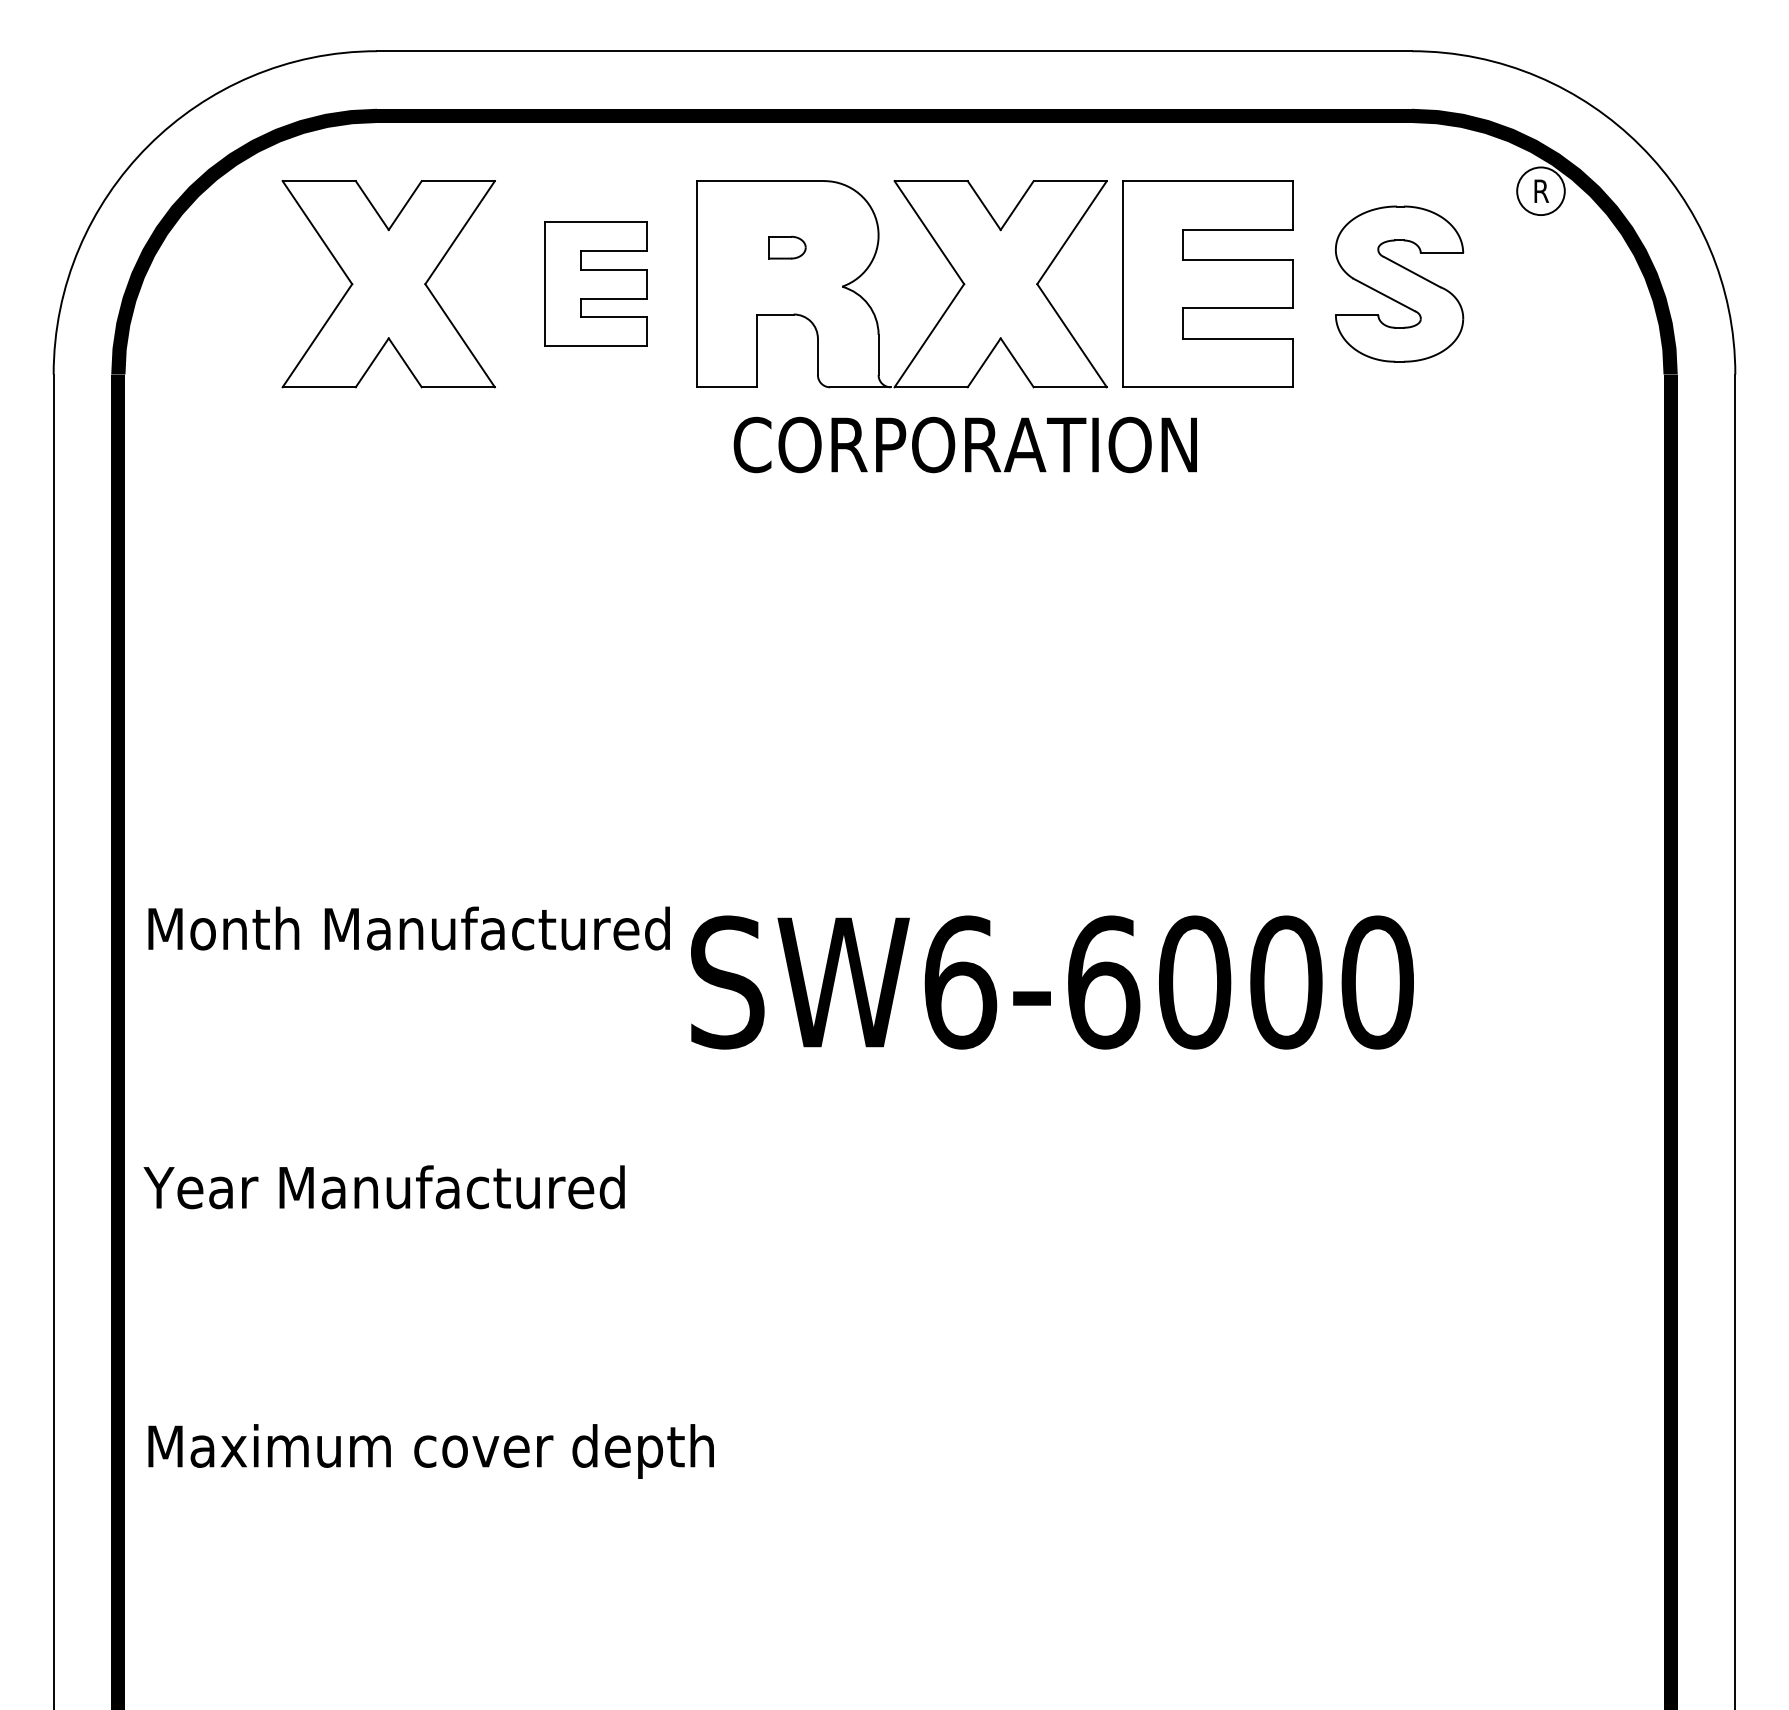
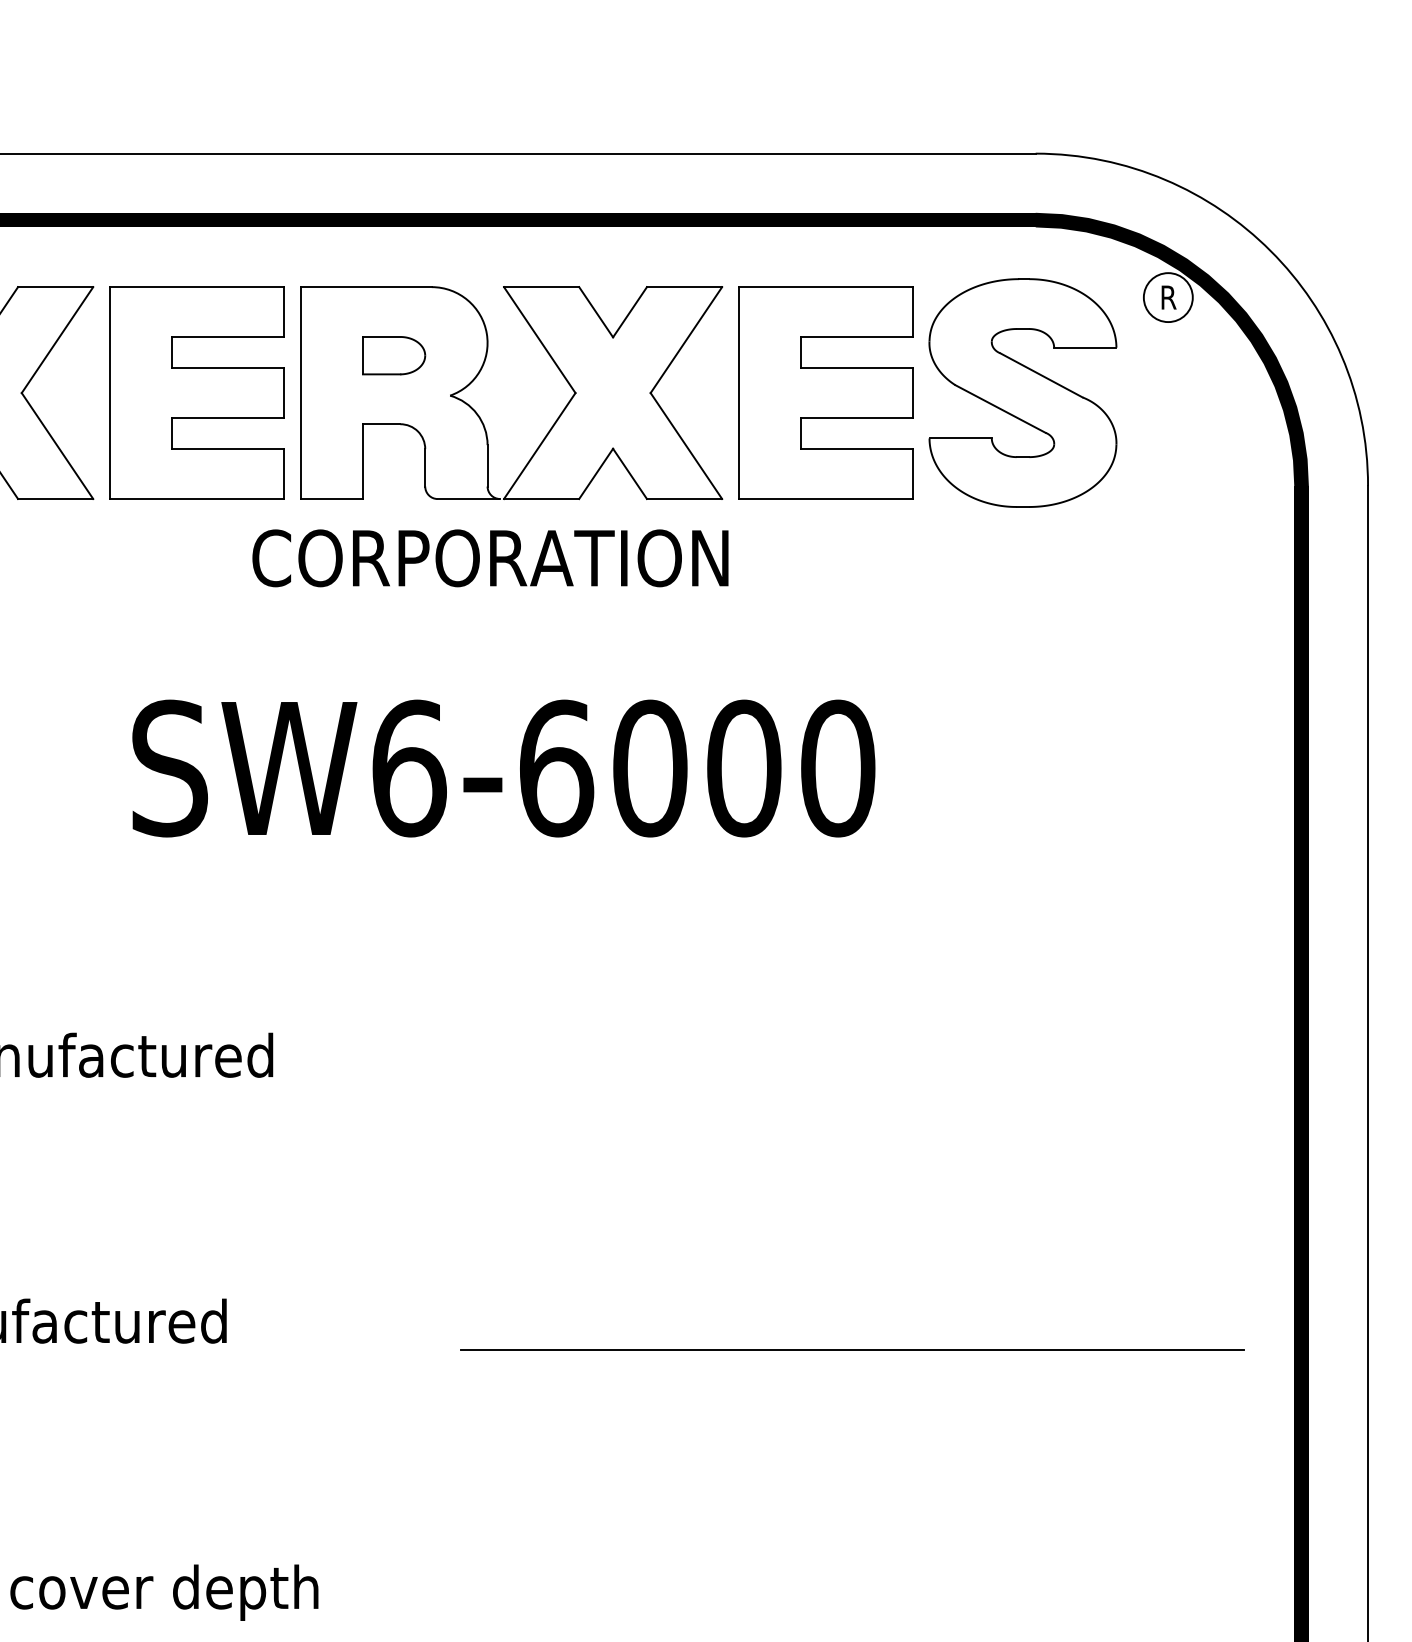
part: (787, 247) -> (393, 355), size x1.67
part: (595, 283) -> (196, 392), size x1.67
part: (1399, 283) -> (1022, 392), size x1.43
text: (964, 444) -> (489, 557), moved
text: (1052, 982) -> (503, 768), moved
line: (1233, 1215) -> (852, 1350), added

